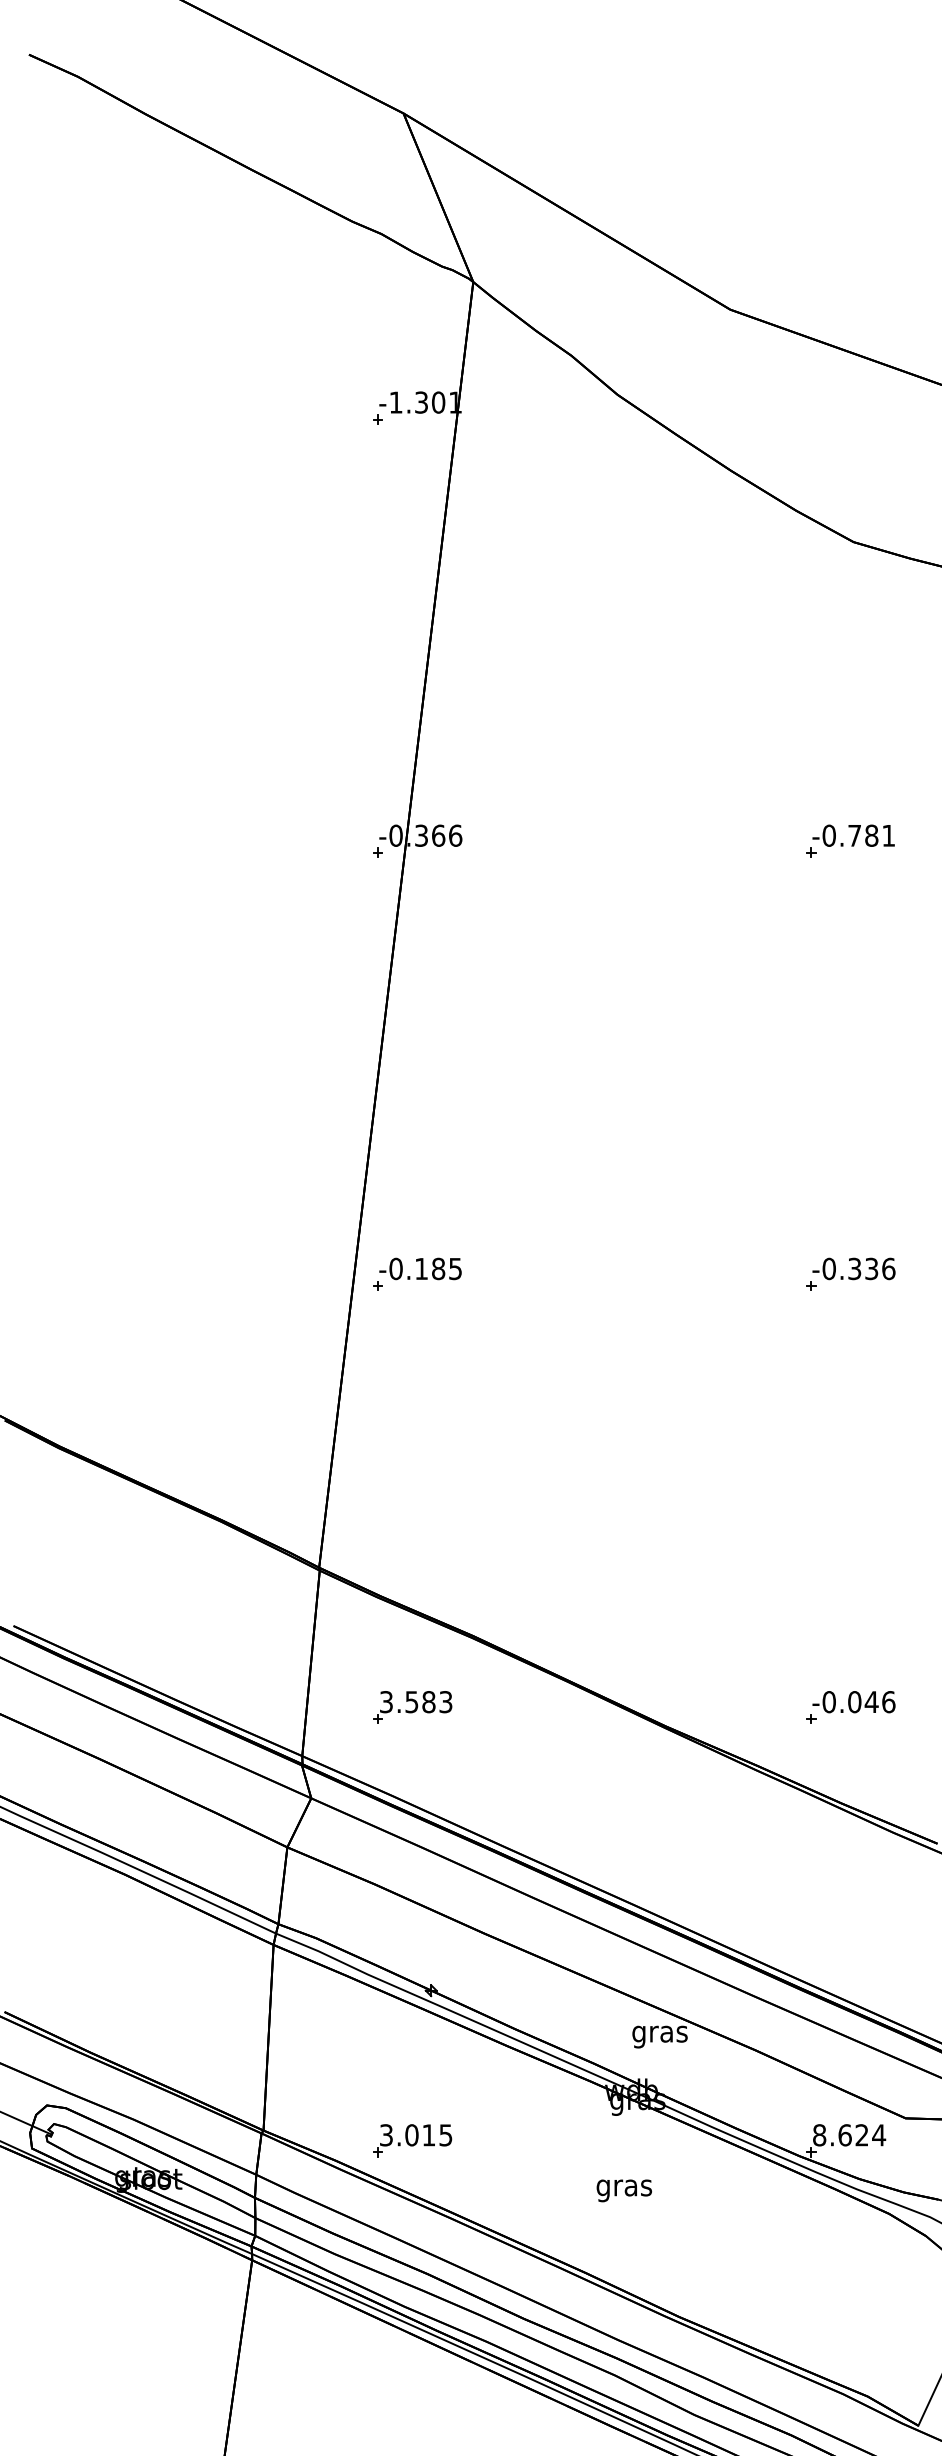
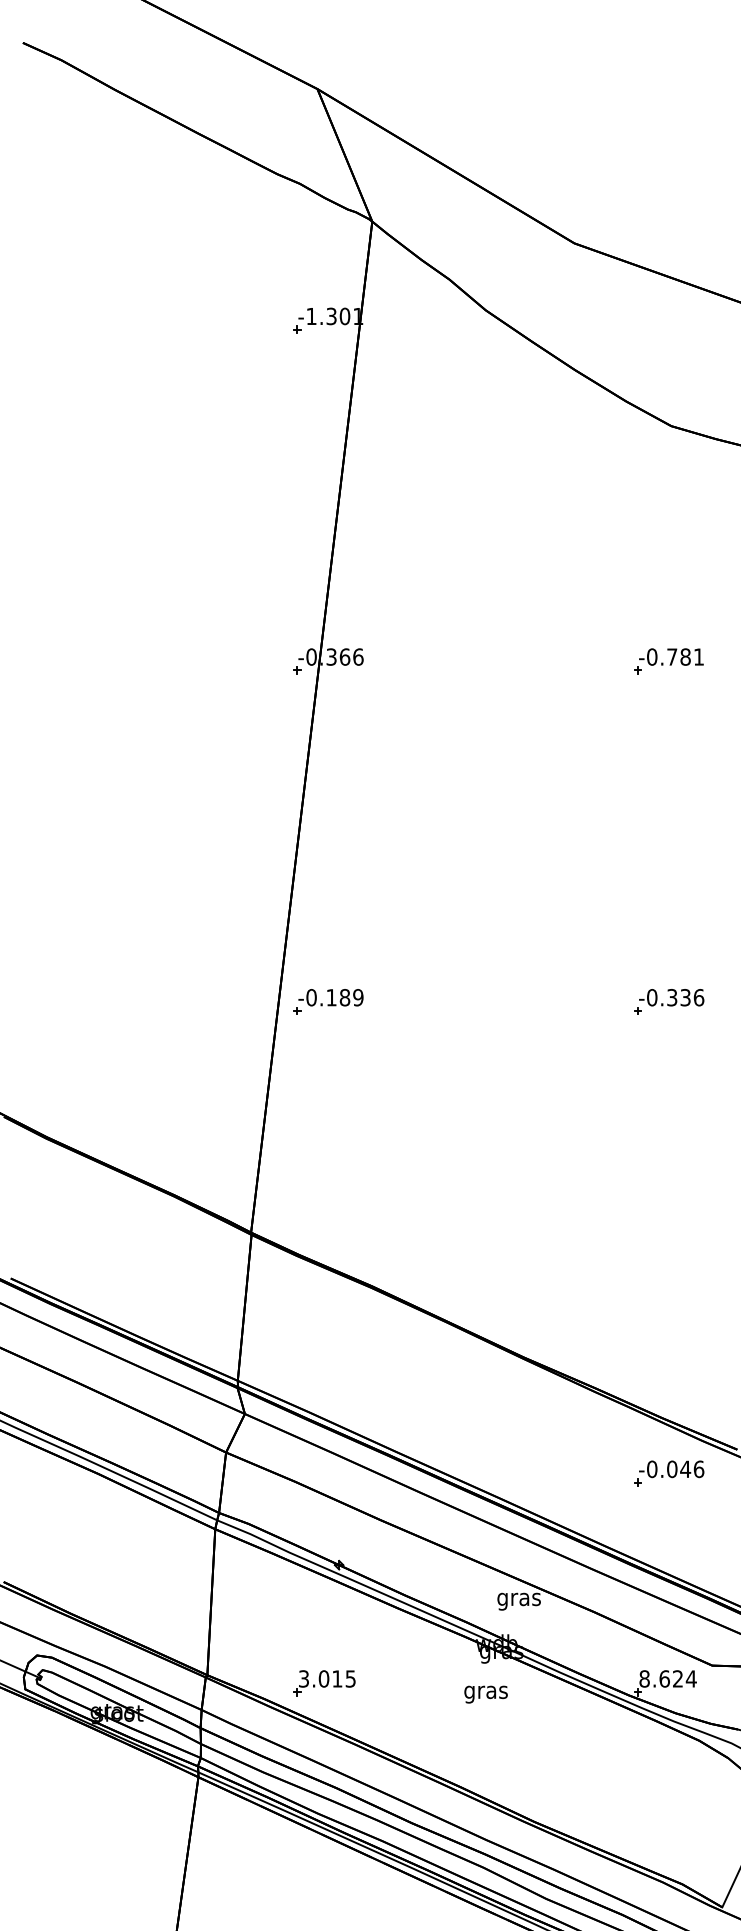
text: (455, 1268) -> (358, 997), -0.185 -> -0.189
part: (412, 1707) -> (324, 1342), removed
part: (851, 1707) -> (669, 1473), moved
text: (623, 2190) -> (485, 1694), moved

